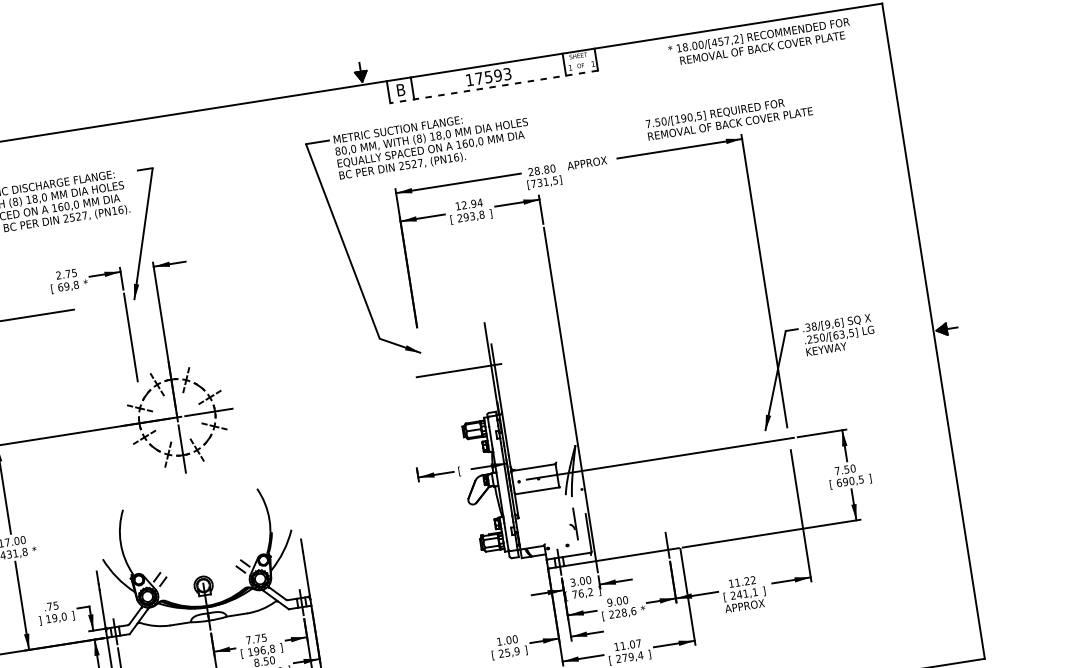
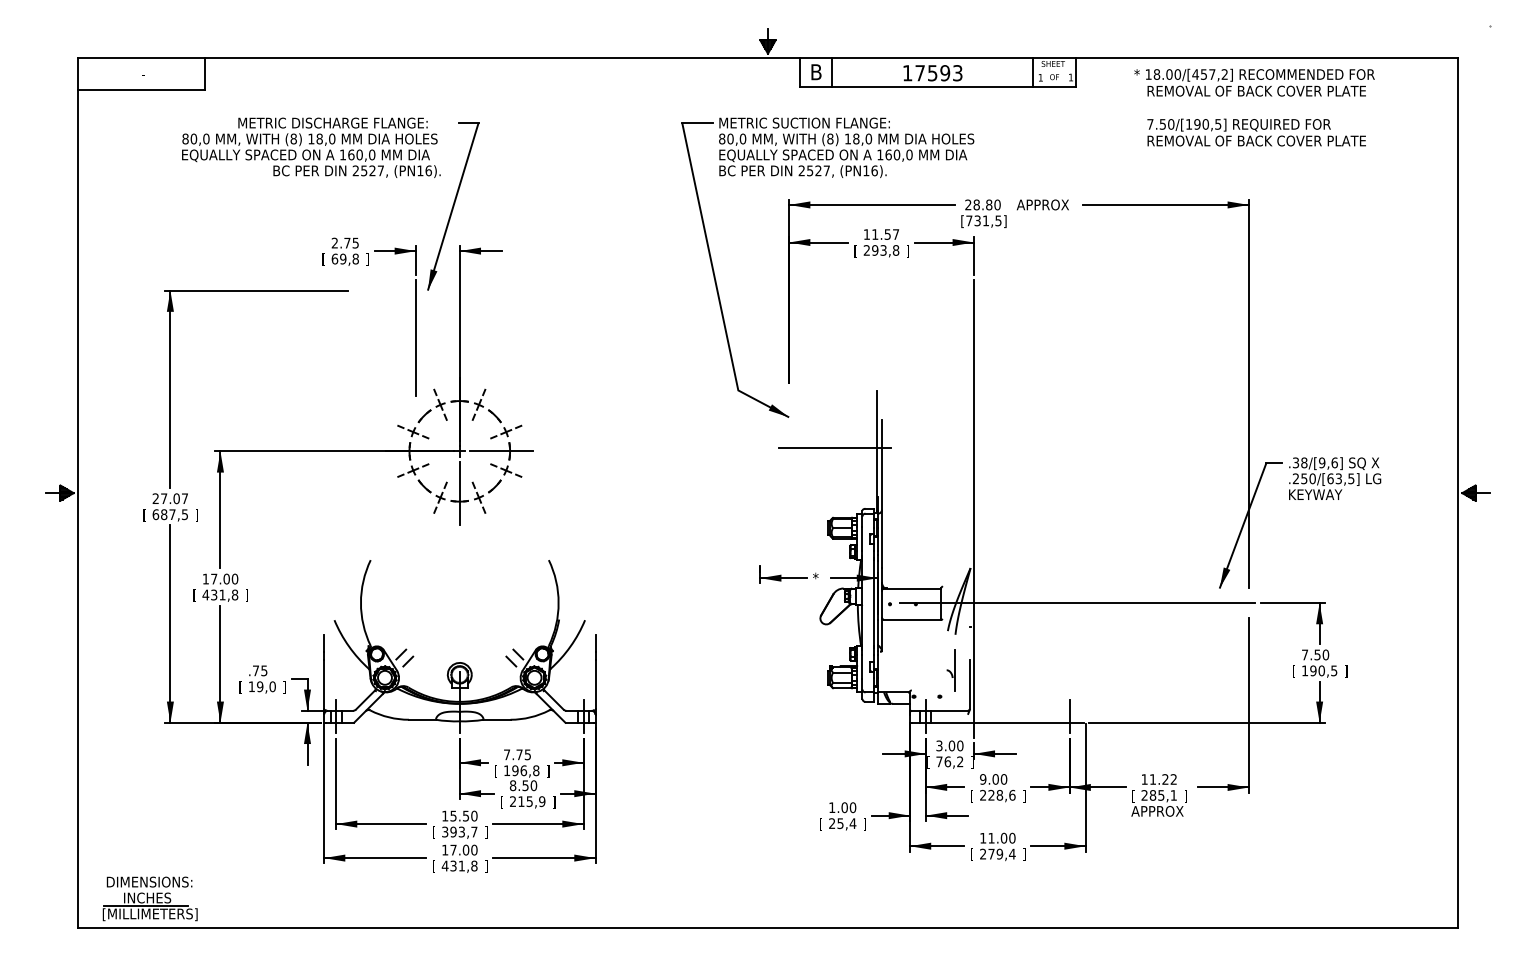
text: (759, 41) -> (1254, 82), moved
line: (493, 87) -> (937, 87), dashed -> solid
text: (729, 117) -> (1256, 132), moved
text: (472, 204) -> (885, 234), 12.94 -> 11.57
text: (85, 283) -> (368, 259), * -> ]
text: (459, 471) -> (815, 578), [ -> *
text: (839, 482) -> (1305, 670), 690,5 -> 190,5
text: (34, 550) -> (247, 595), * -> ]
text: (742, 594) -> (1156, 795), 241,1 -> 285,1
text: (642, 610) -> (1024, 796), * -> ]
text: (40, 620) -> (240, 687), ] -> [
text: (638, 642) -> (1012, 837), 11.07 -> 11.00
text: (516, 651) -> (852, 823), 25,9 -> 25,4

